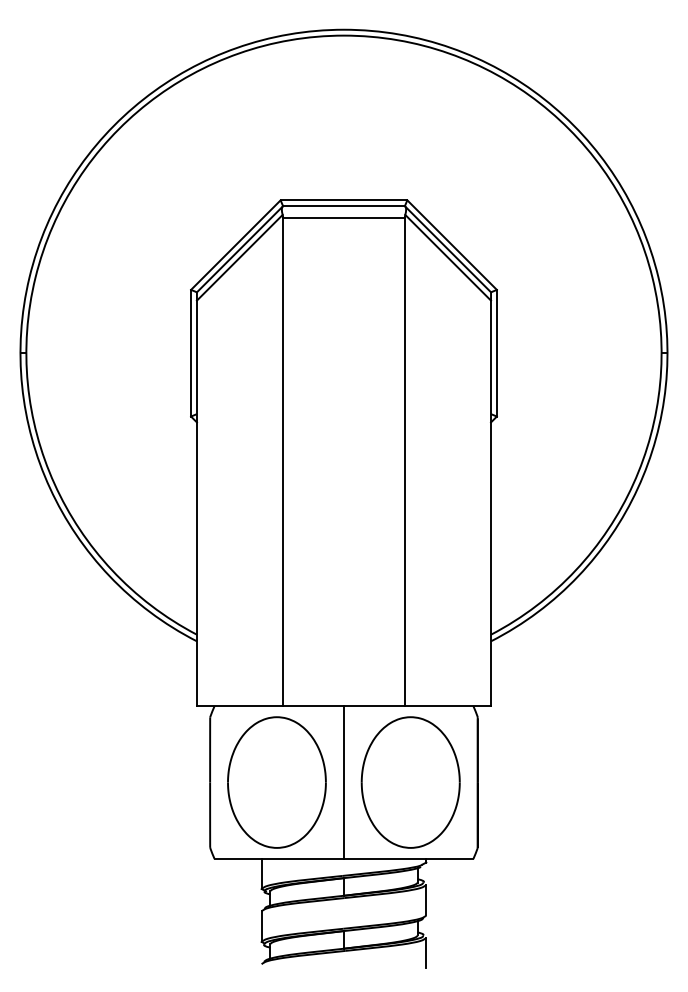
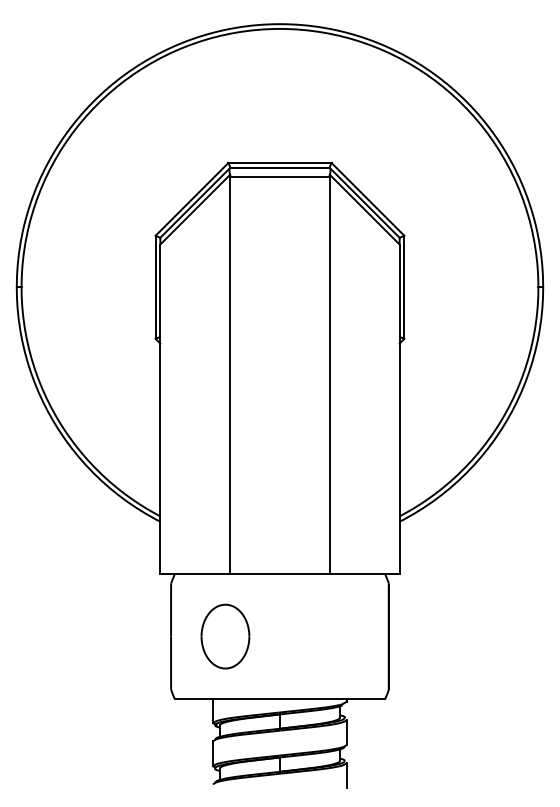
part: (276, 782) -> (225, 636), size x0.6
line: (343, 782) -> (279, 636), removed
part: (410, 782) -> (334, 636), removed

